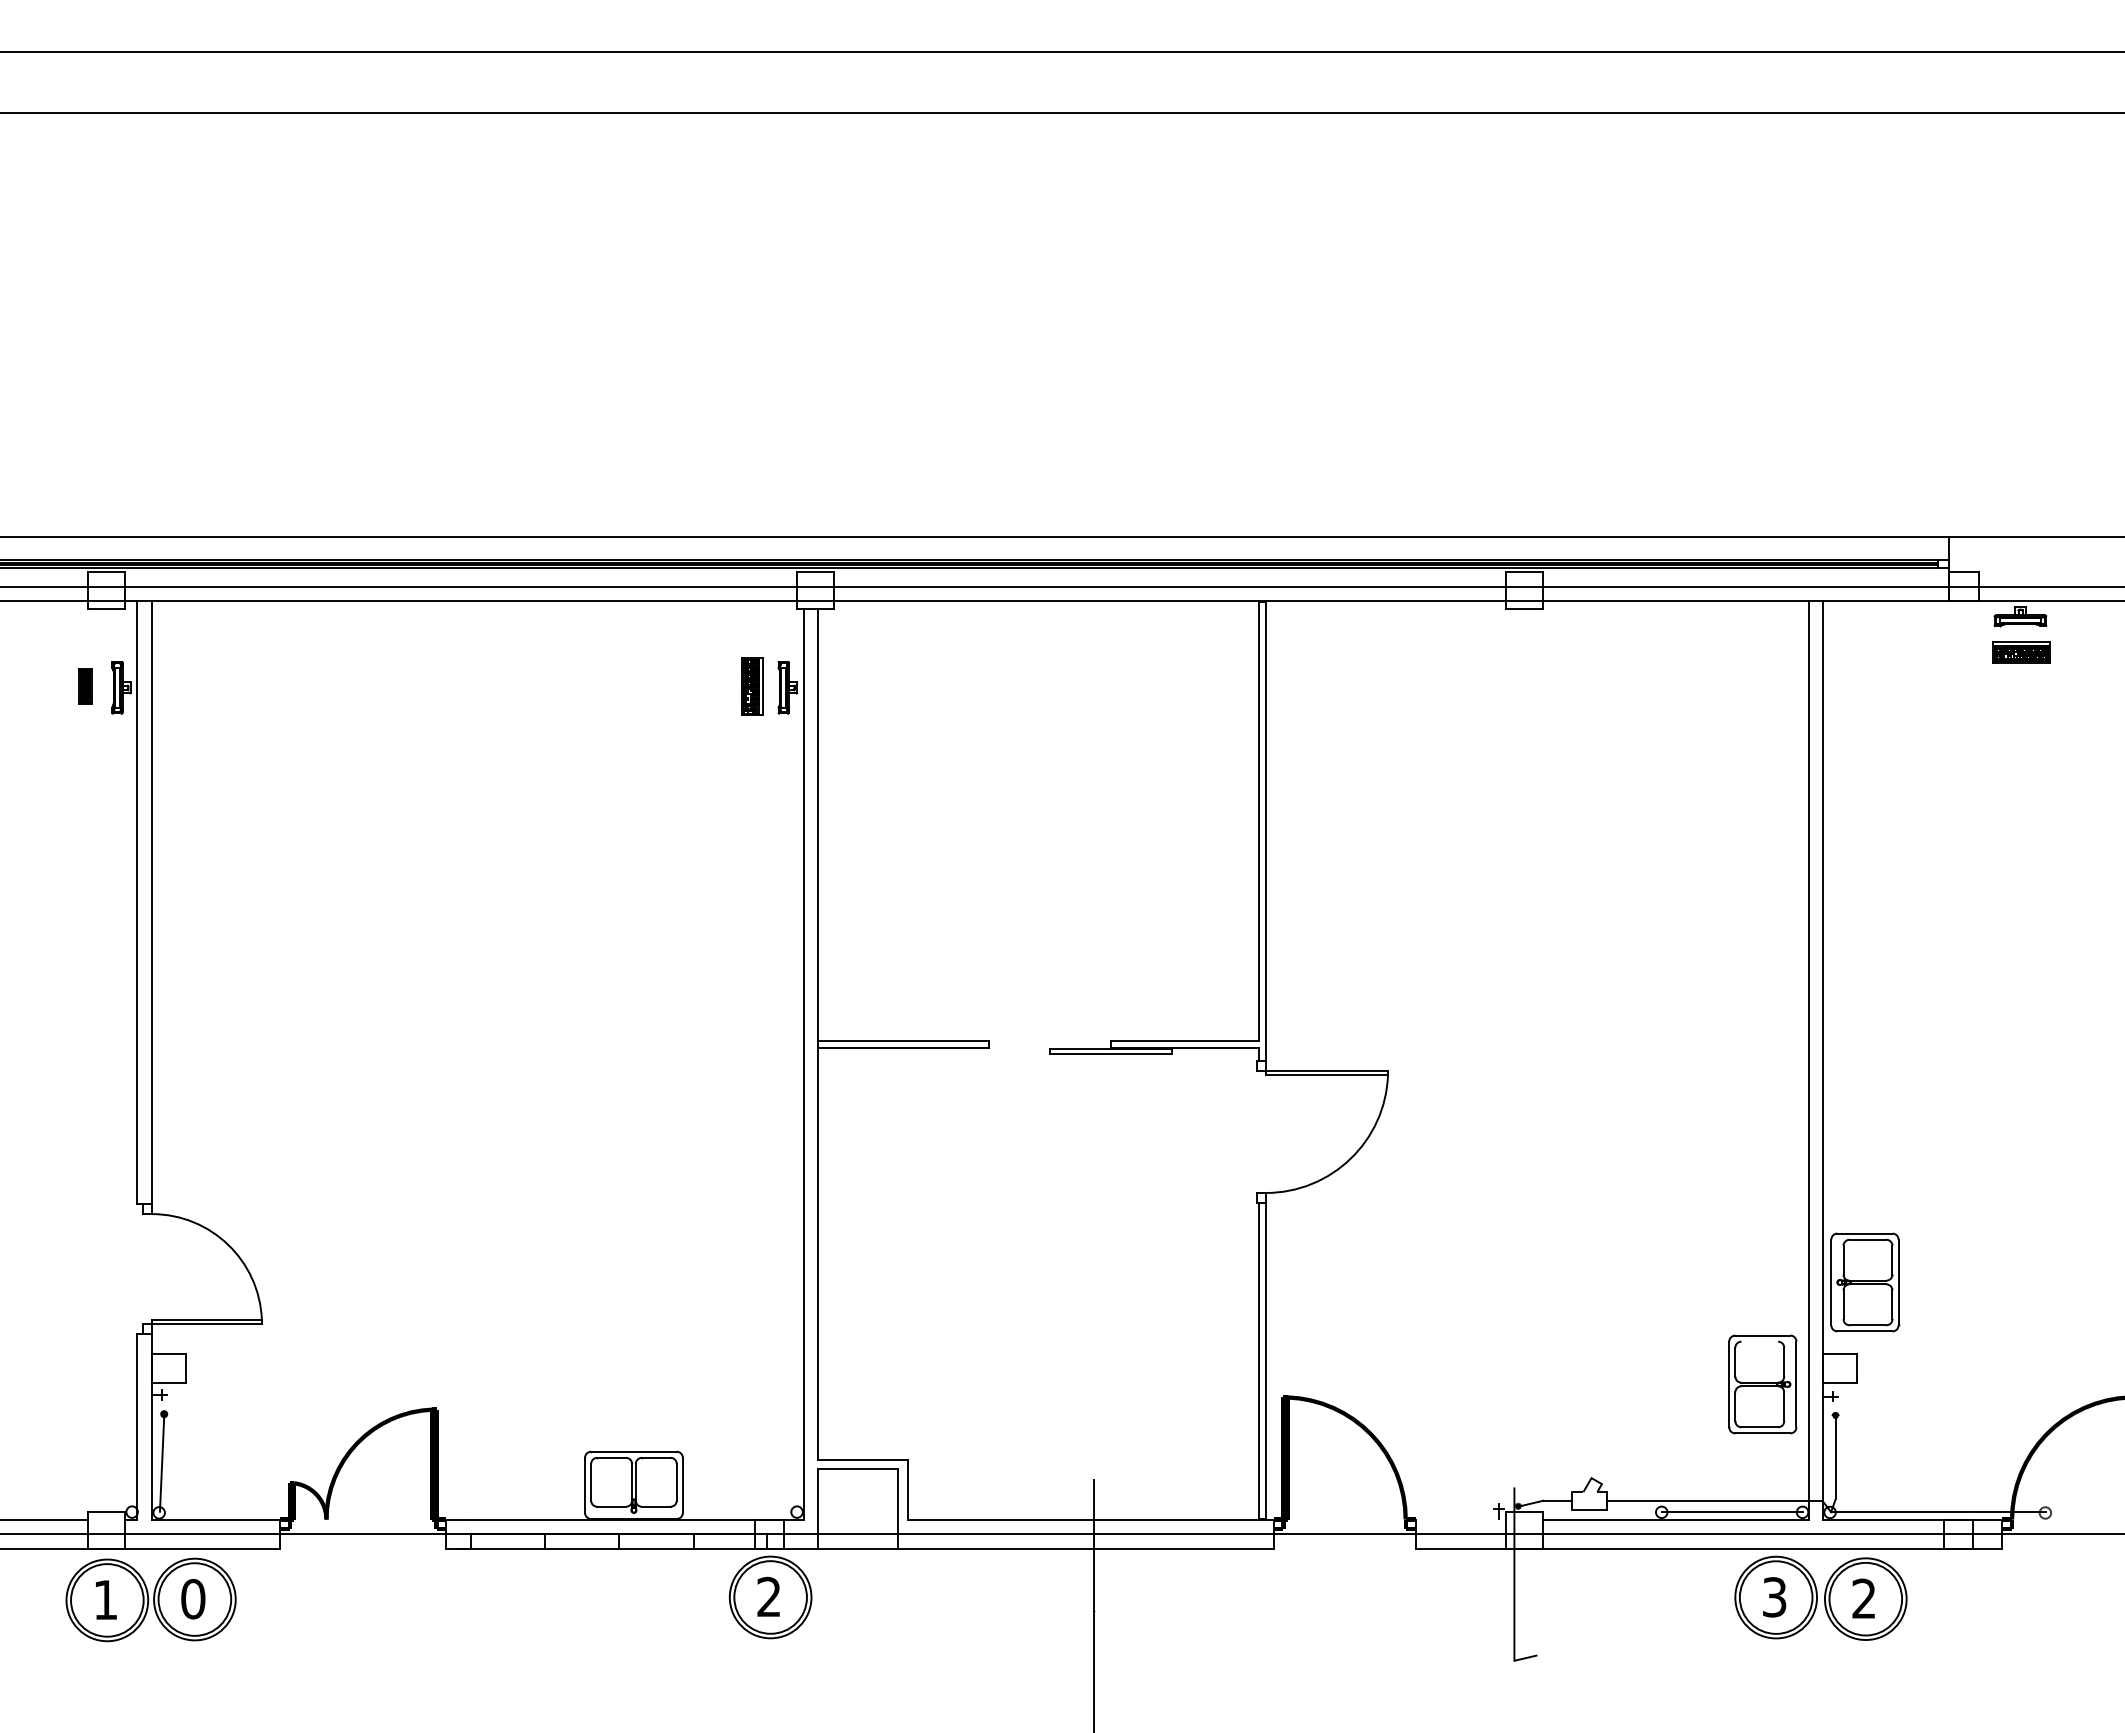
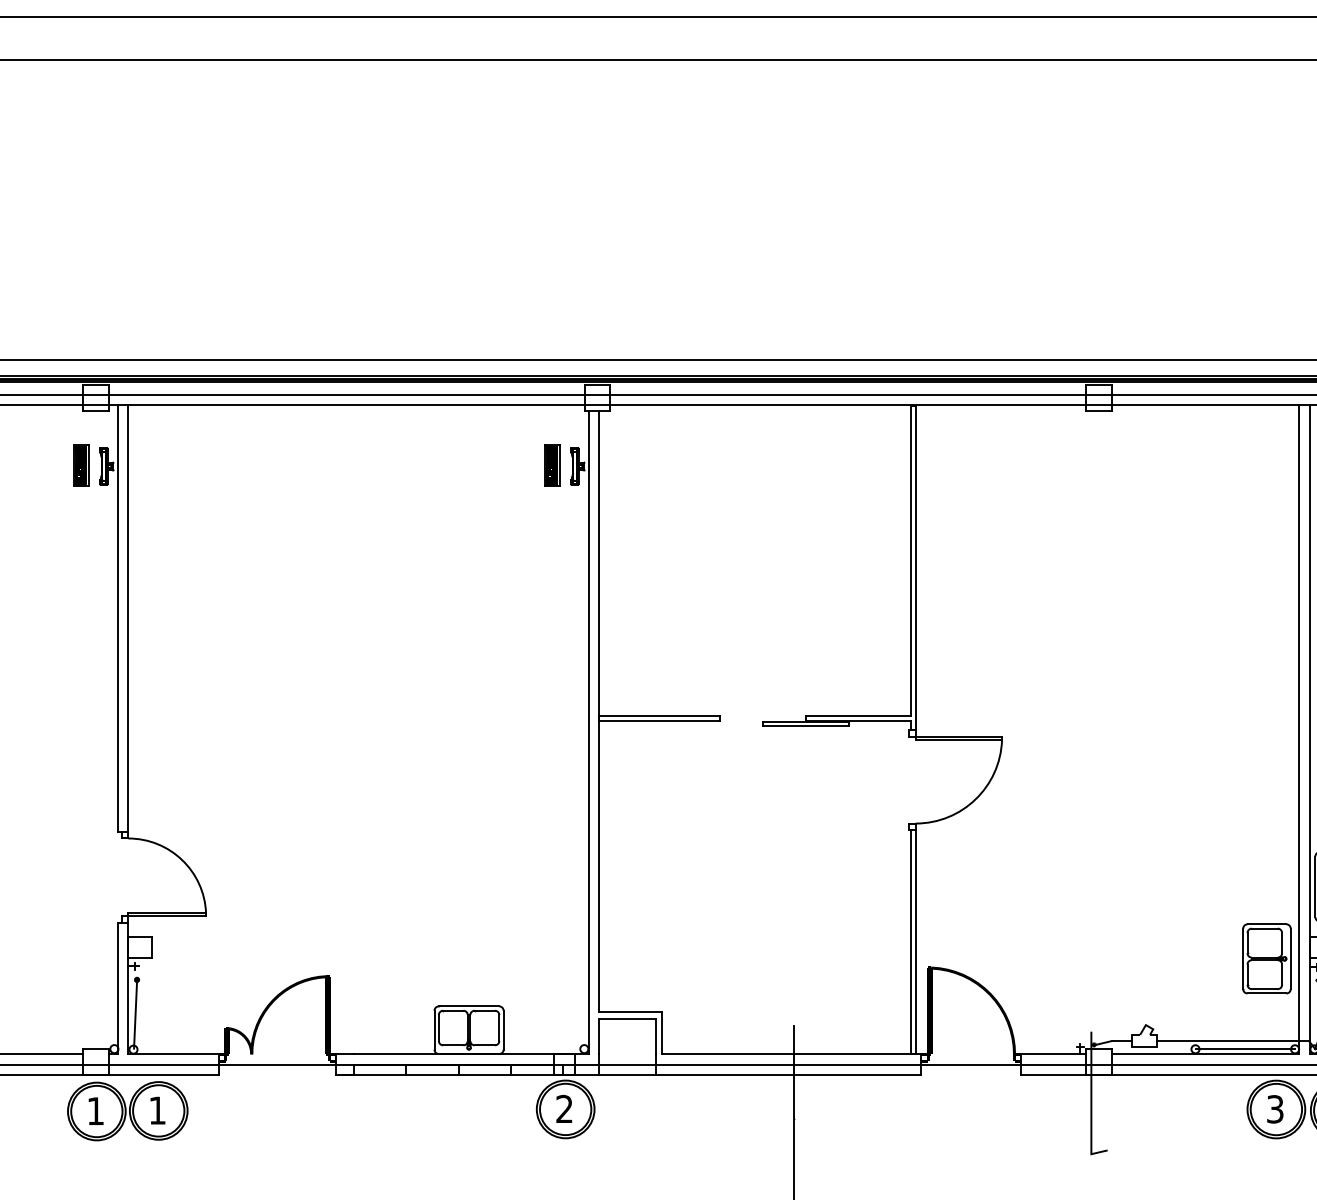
part: (85, 686) -> (81, 465), size x1.67
line: (1759, 1341) -> (1264, 928), added
line: (1460, 1519) -> (1053, 1054), added
text: (193, 1599) -> (157, 1110), 0 -> 1

